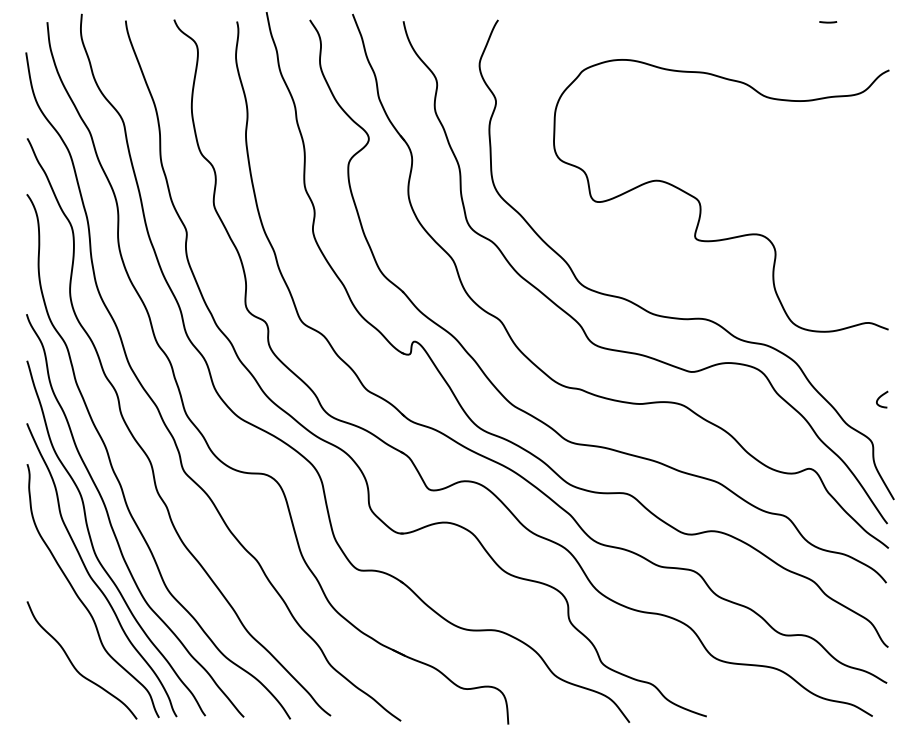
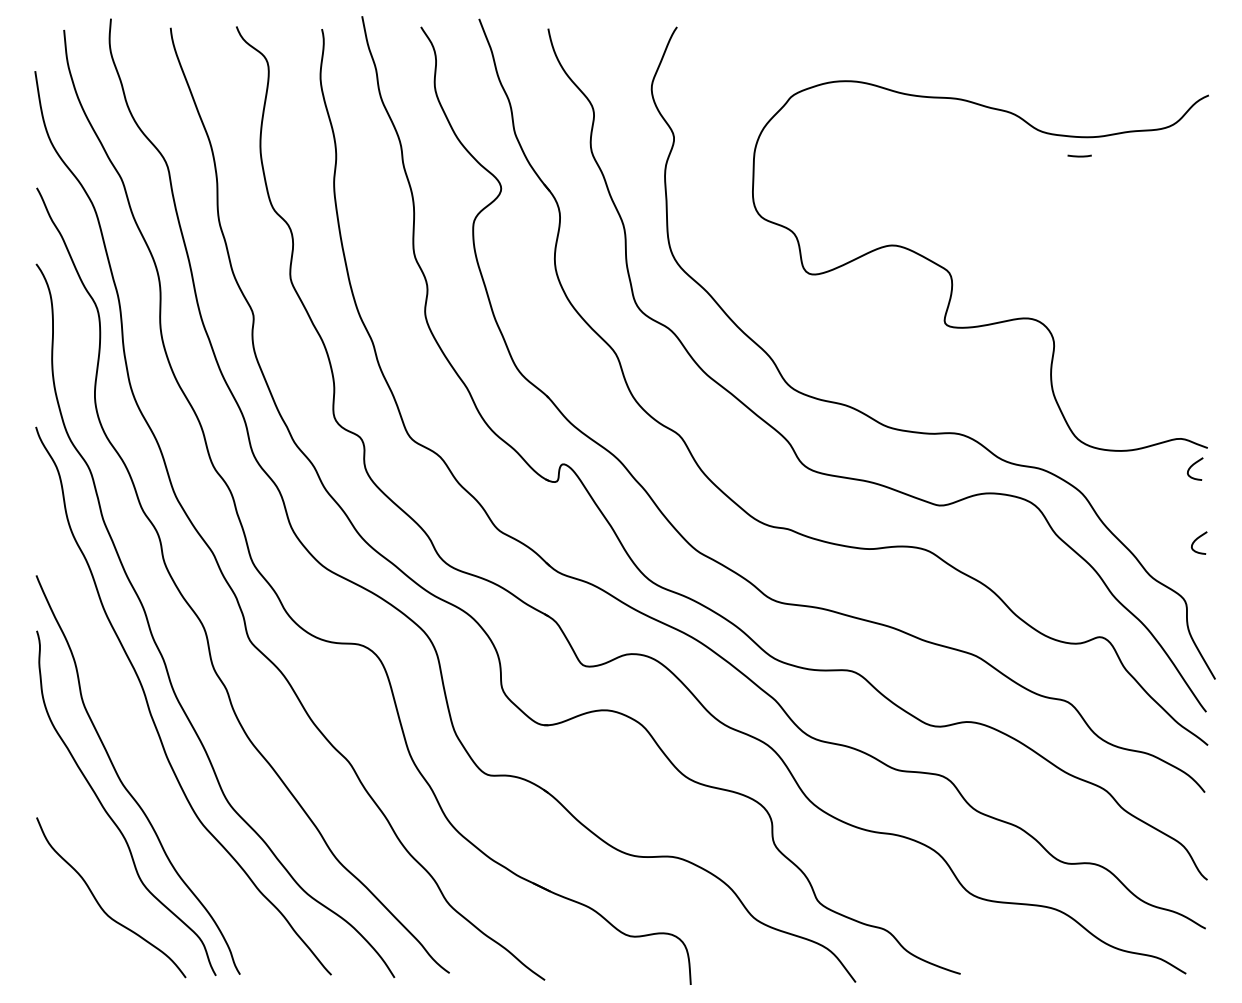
line: (828, 21) -> (1079, 155), moved
curve: (878, 342) -> (1193, 465), added
curve: (92, 542) -> (125, 737), removed

